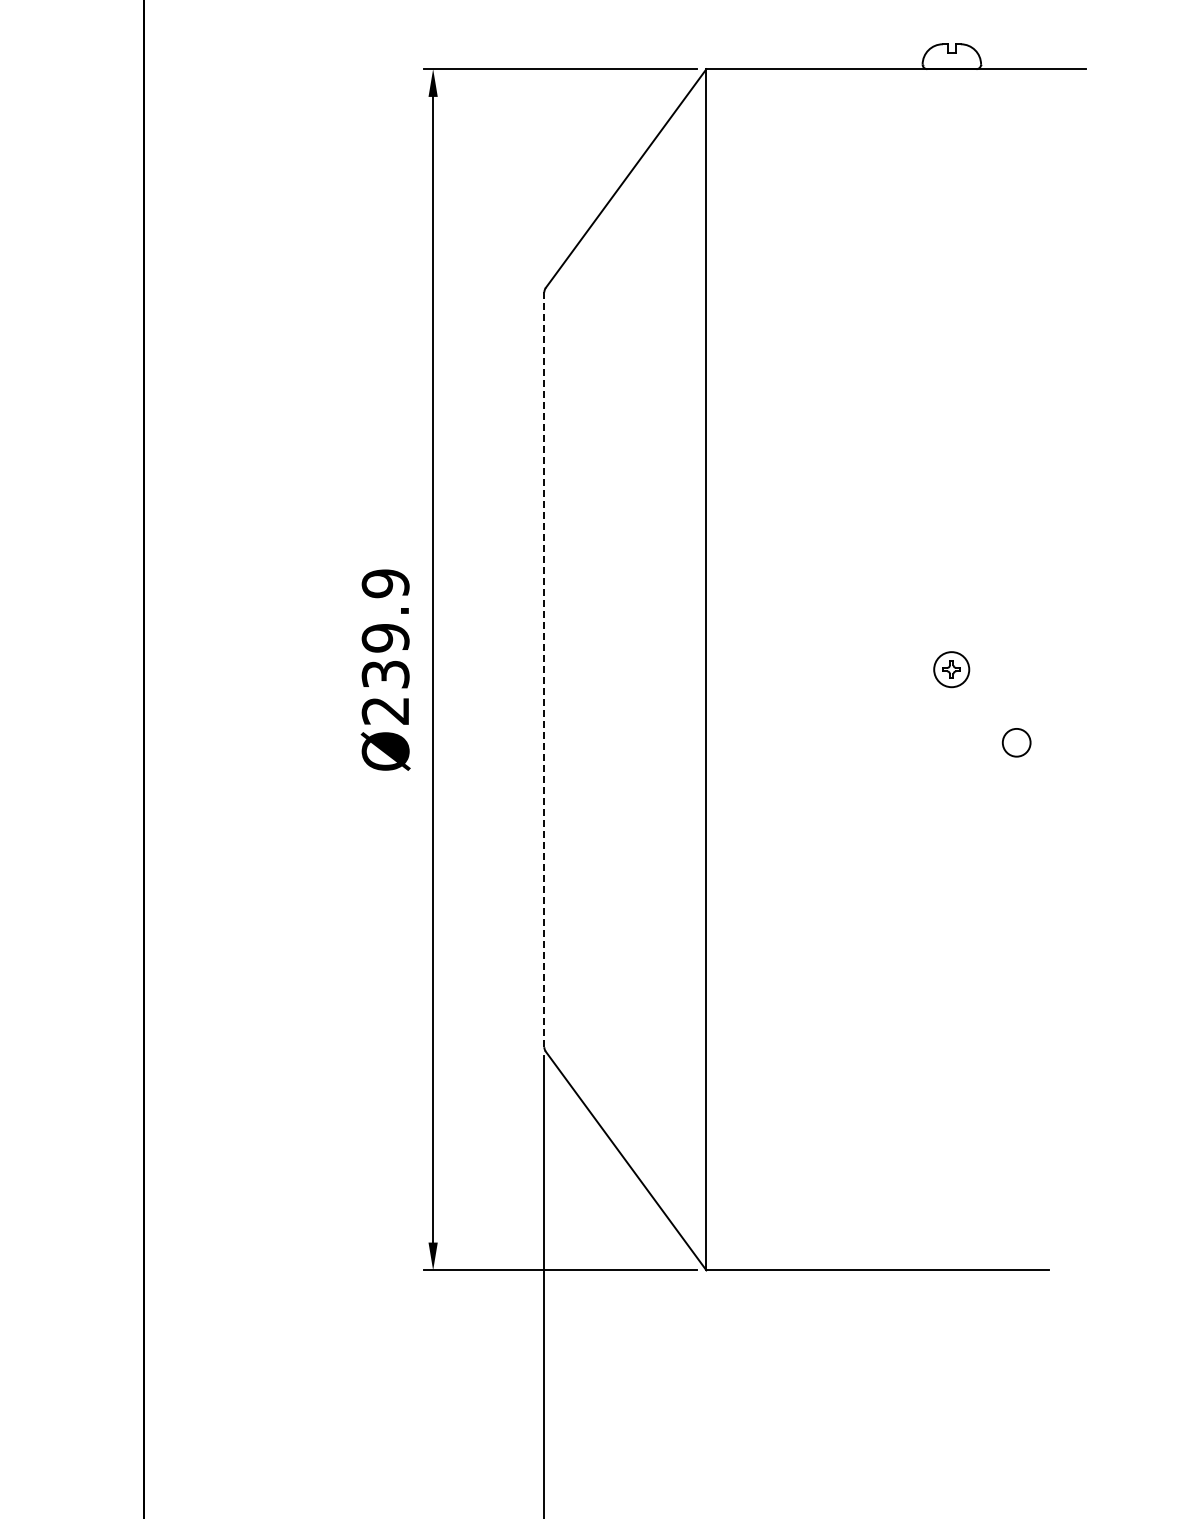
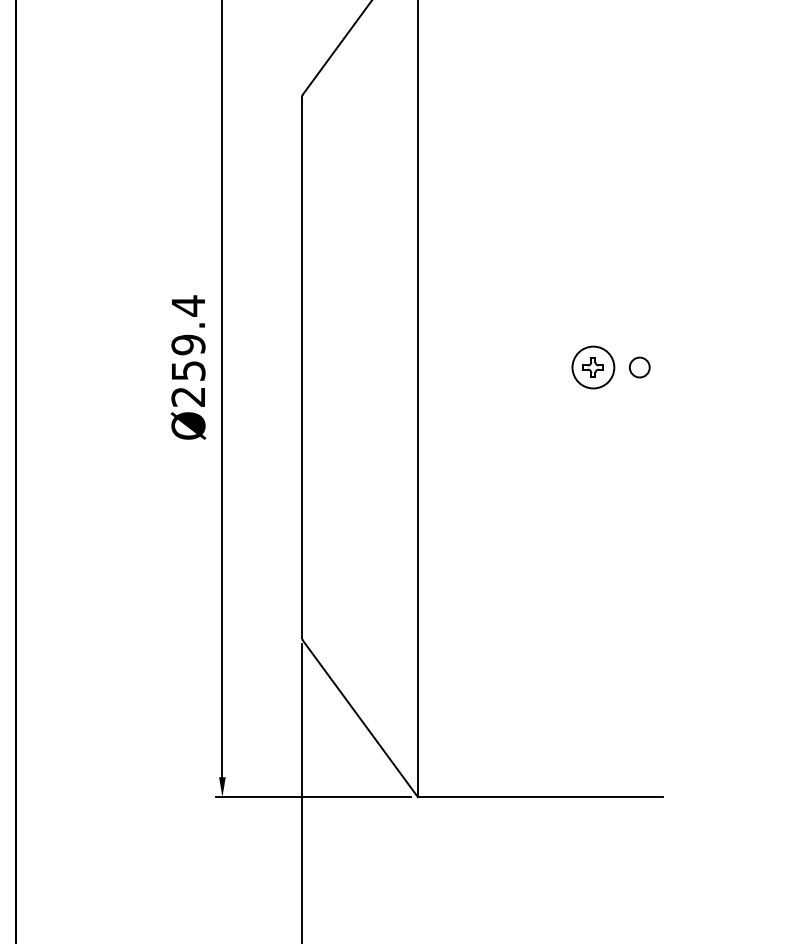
text: (385, 627) -> (188, 337), Ø239.9 -> Ø259.4
part: (951, 669) -> (593, 367), size x1.67
line: (544, 670) -> (302, 368), dashed -> solid
circle: (1016, 742) -> (639, 367), moved

